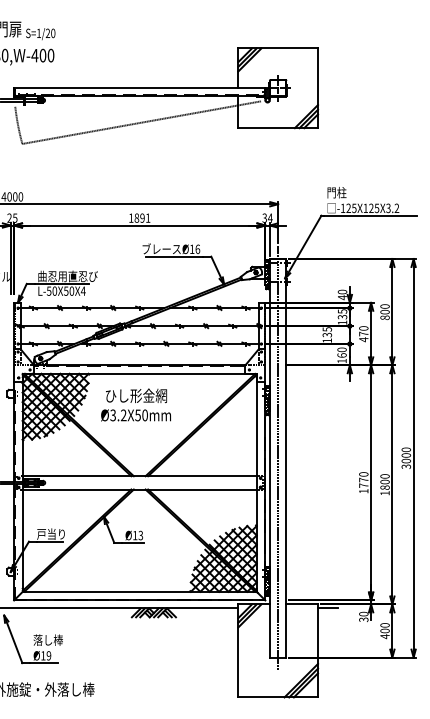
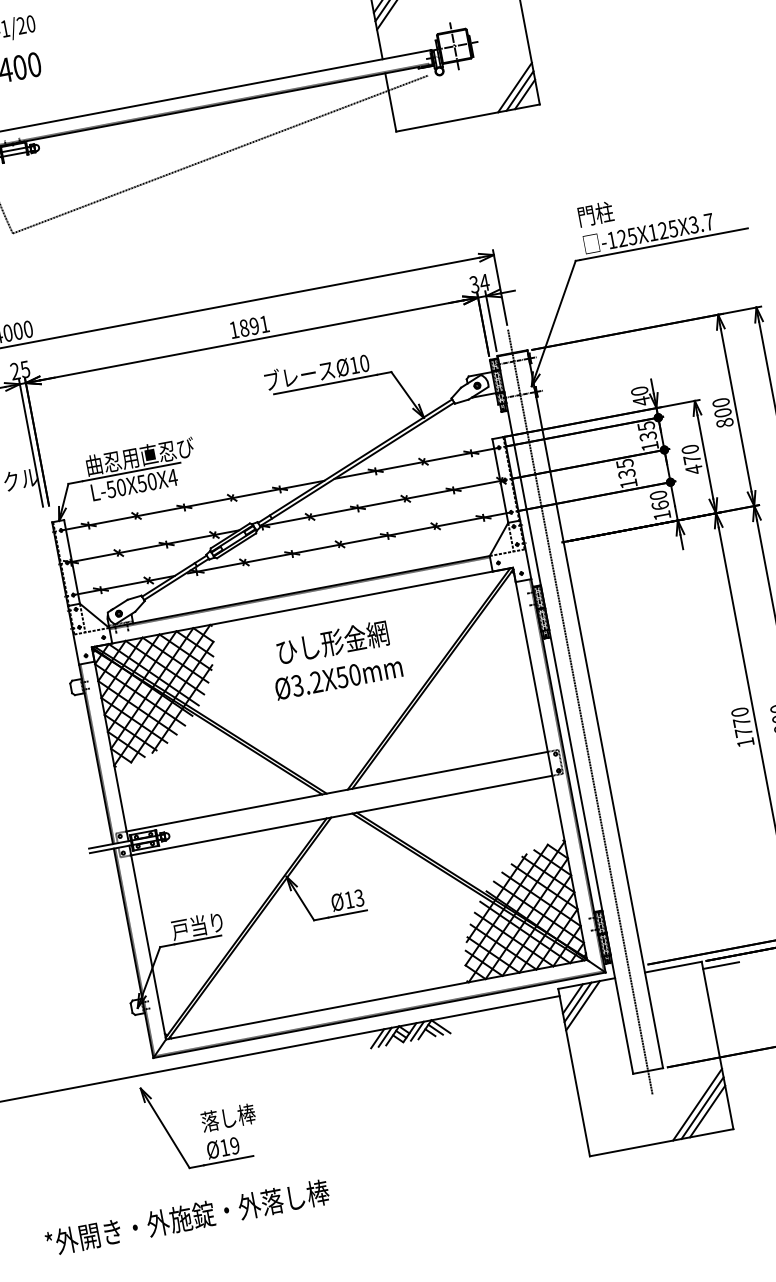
text: (396, 207) -> (708, 220), -125X125X3.2 -> -125X125X3.7
text: (197, 248) -> (363, 362), Ø16 -> Ø10
text: (135, 404) -> (334, 658), moved

